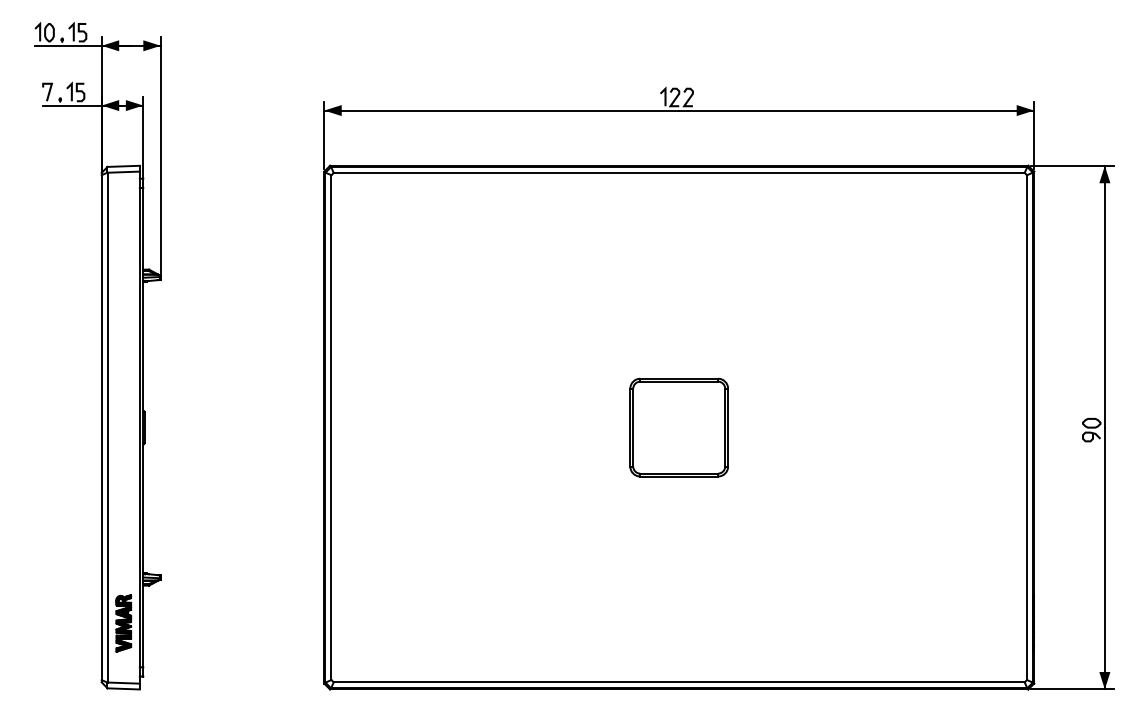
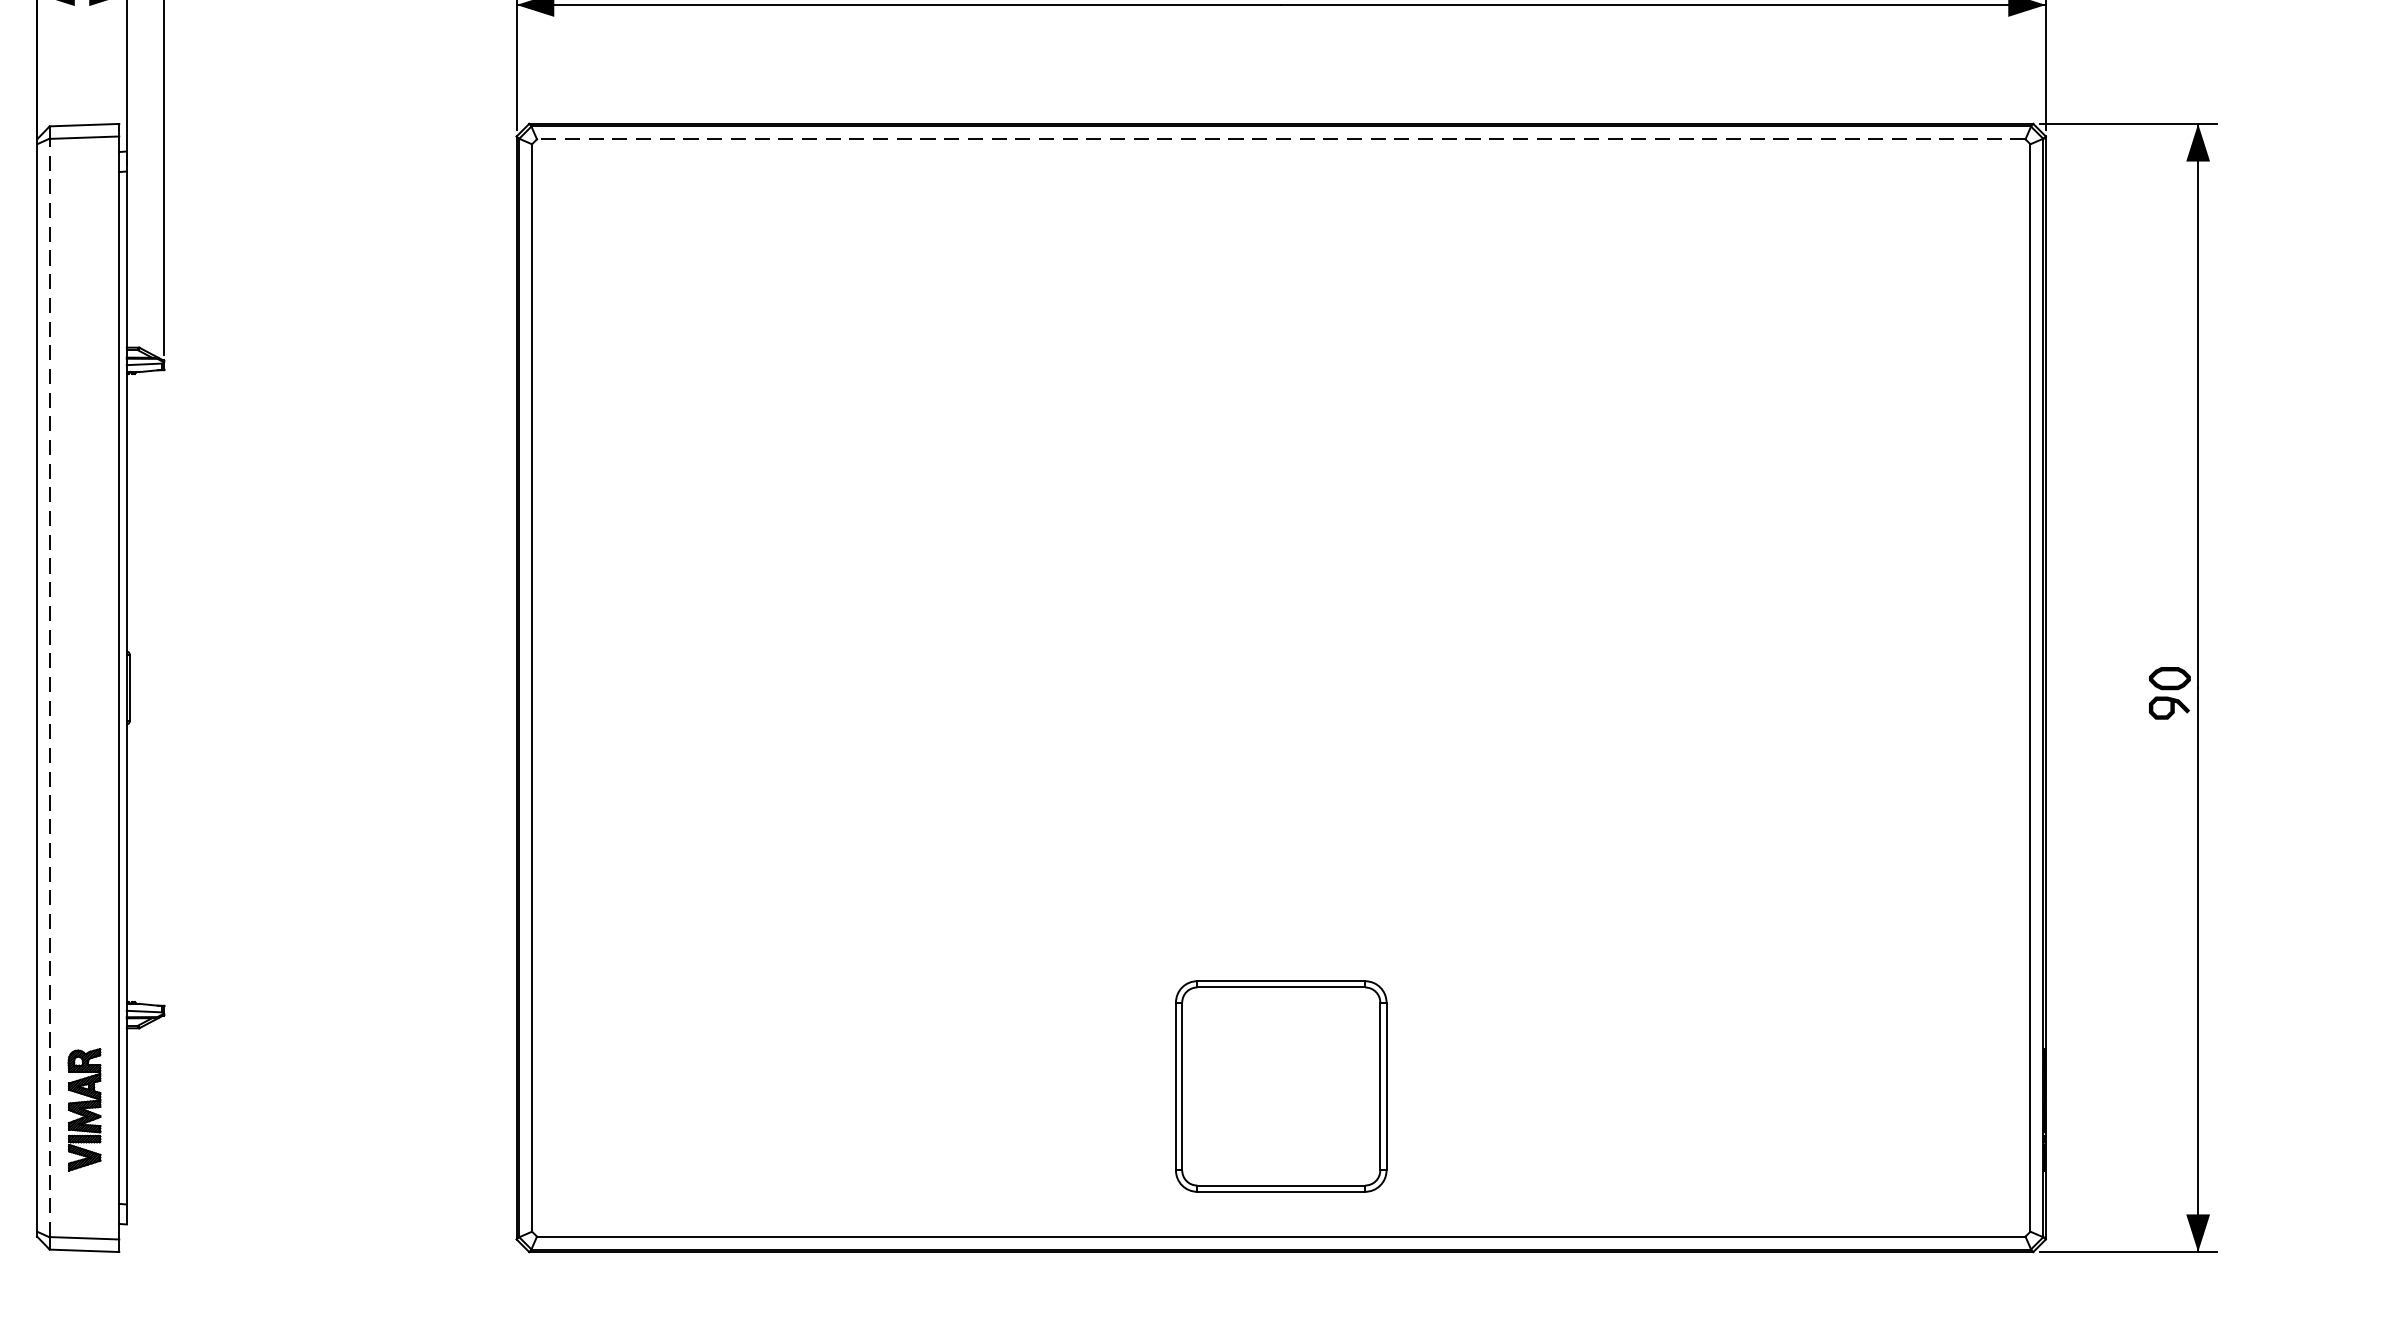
line: (678, 172) -> (1279, 138), solid -> dashed
line: (107, 427) -> (49, 687), solid -> dashed
part: (678, 427) -> (1279, 1086), moved

